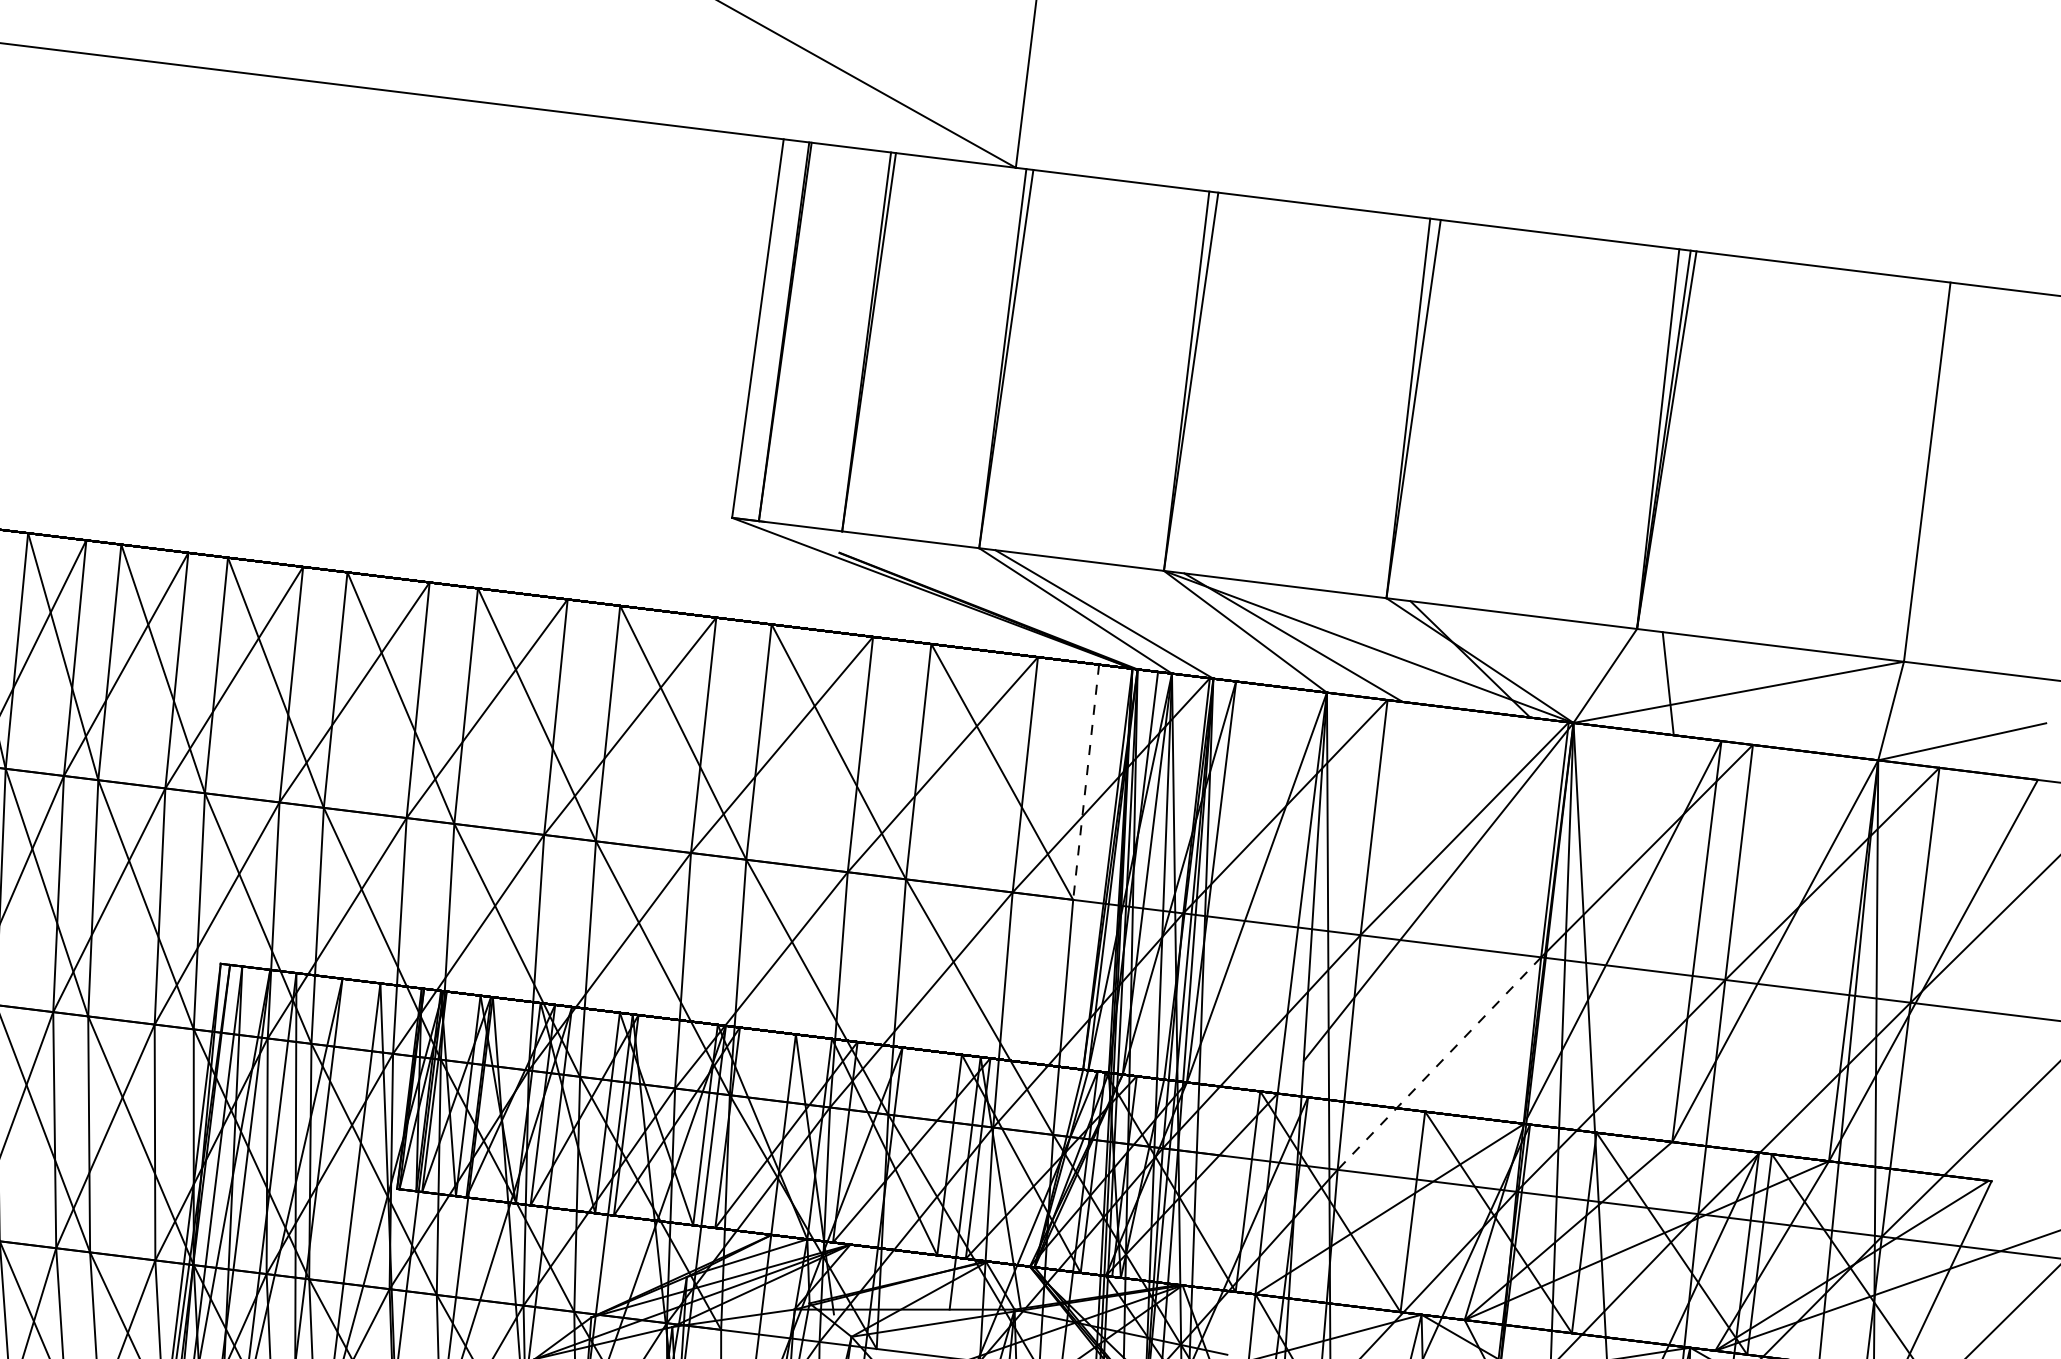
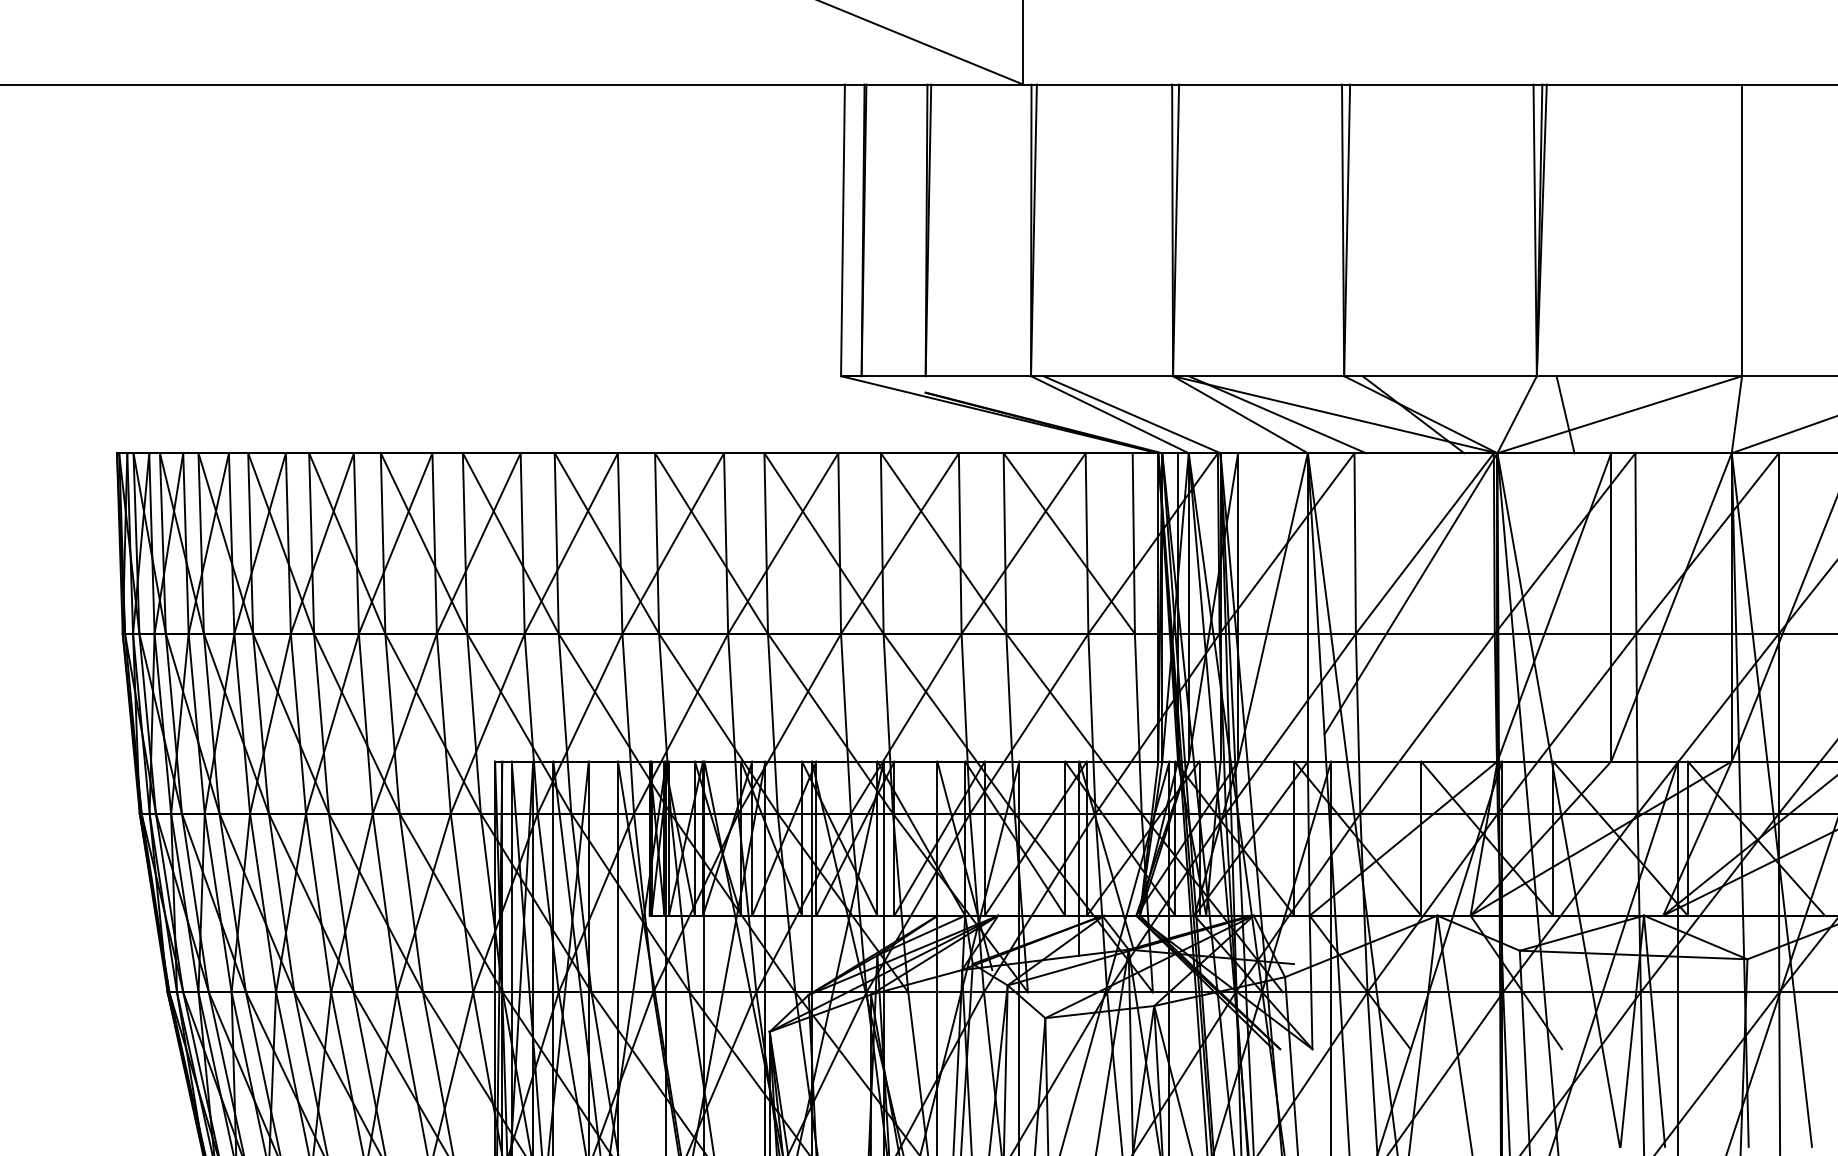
line: (1085, 783) -> (1133, 544), dashed -> solid
line: (1439, 1064) -> (1427, 724), dashed -> solid

